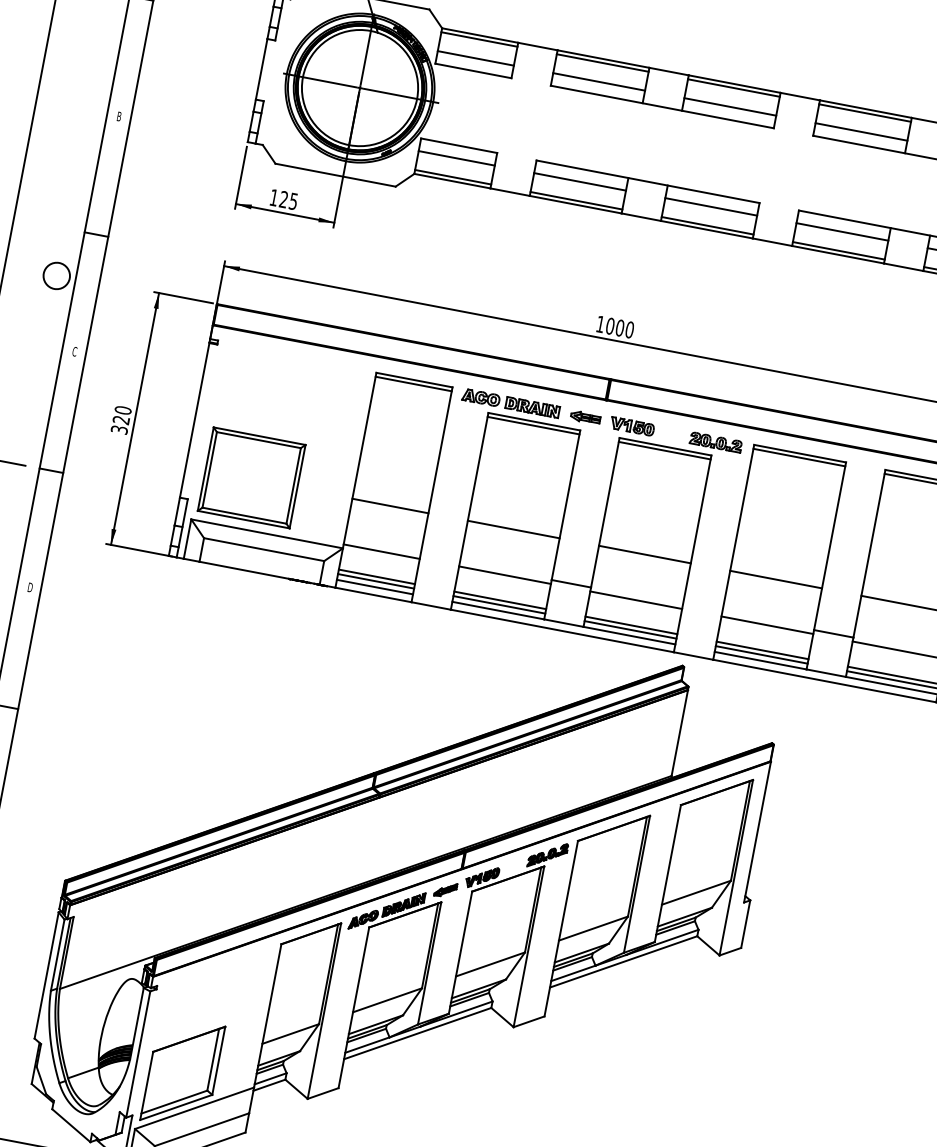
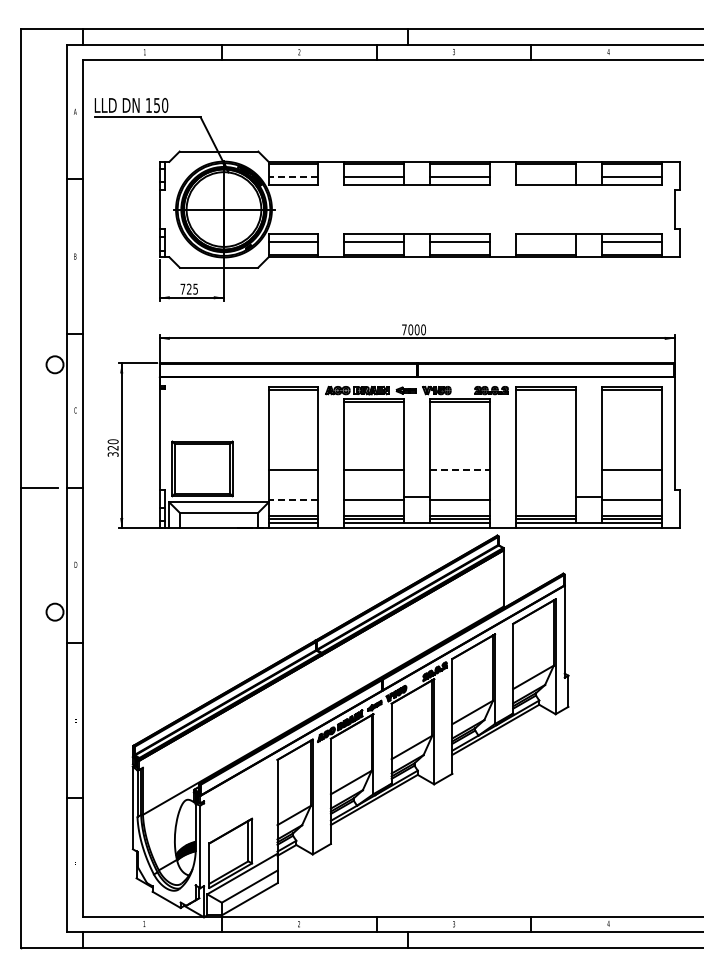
line: (475, 57) -> (293, 176), solid -> dashed
line: (862, 131) -> (546, 176), removed
text: (273, 196) -> (182, 288), 125 -> 725
line: (843, 232) -> (546, 242), removed
text: (600, 323) -> (404, 329), 1000 -> 7000
line: (381, 551) -> (293, 499), solid -> dashed
line: (645, 553) -> (460, 469), solid -> dashed
line: (776, 579) -> (546, 469), removed
line: (768, 624) -> (546, 499), removed

